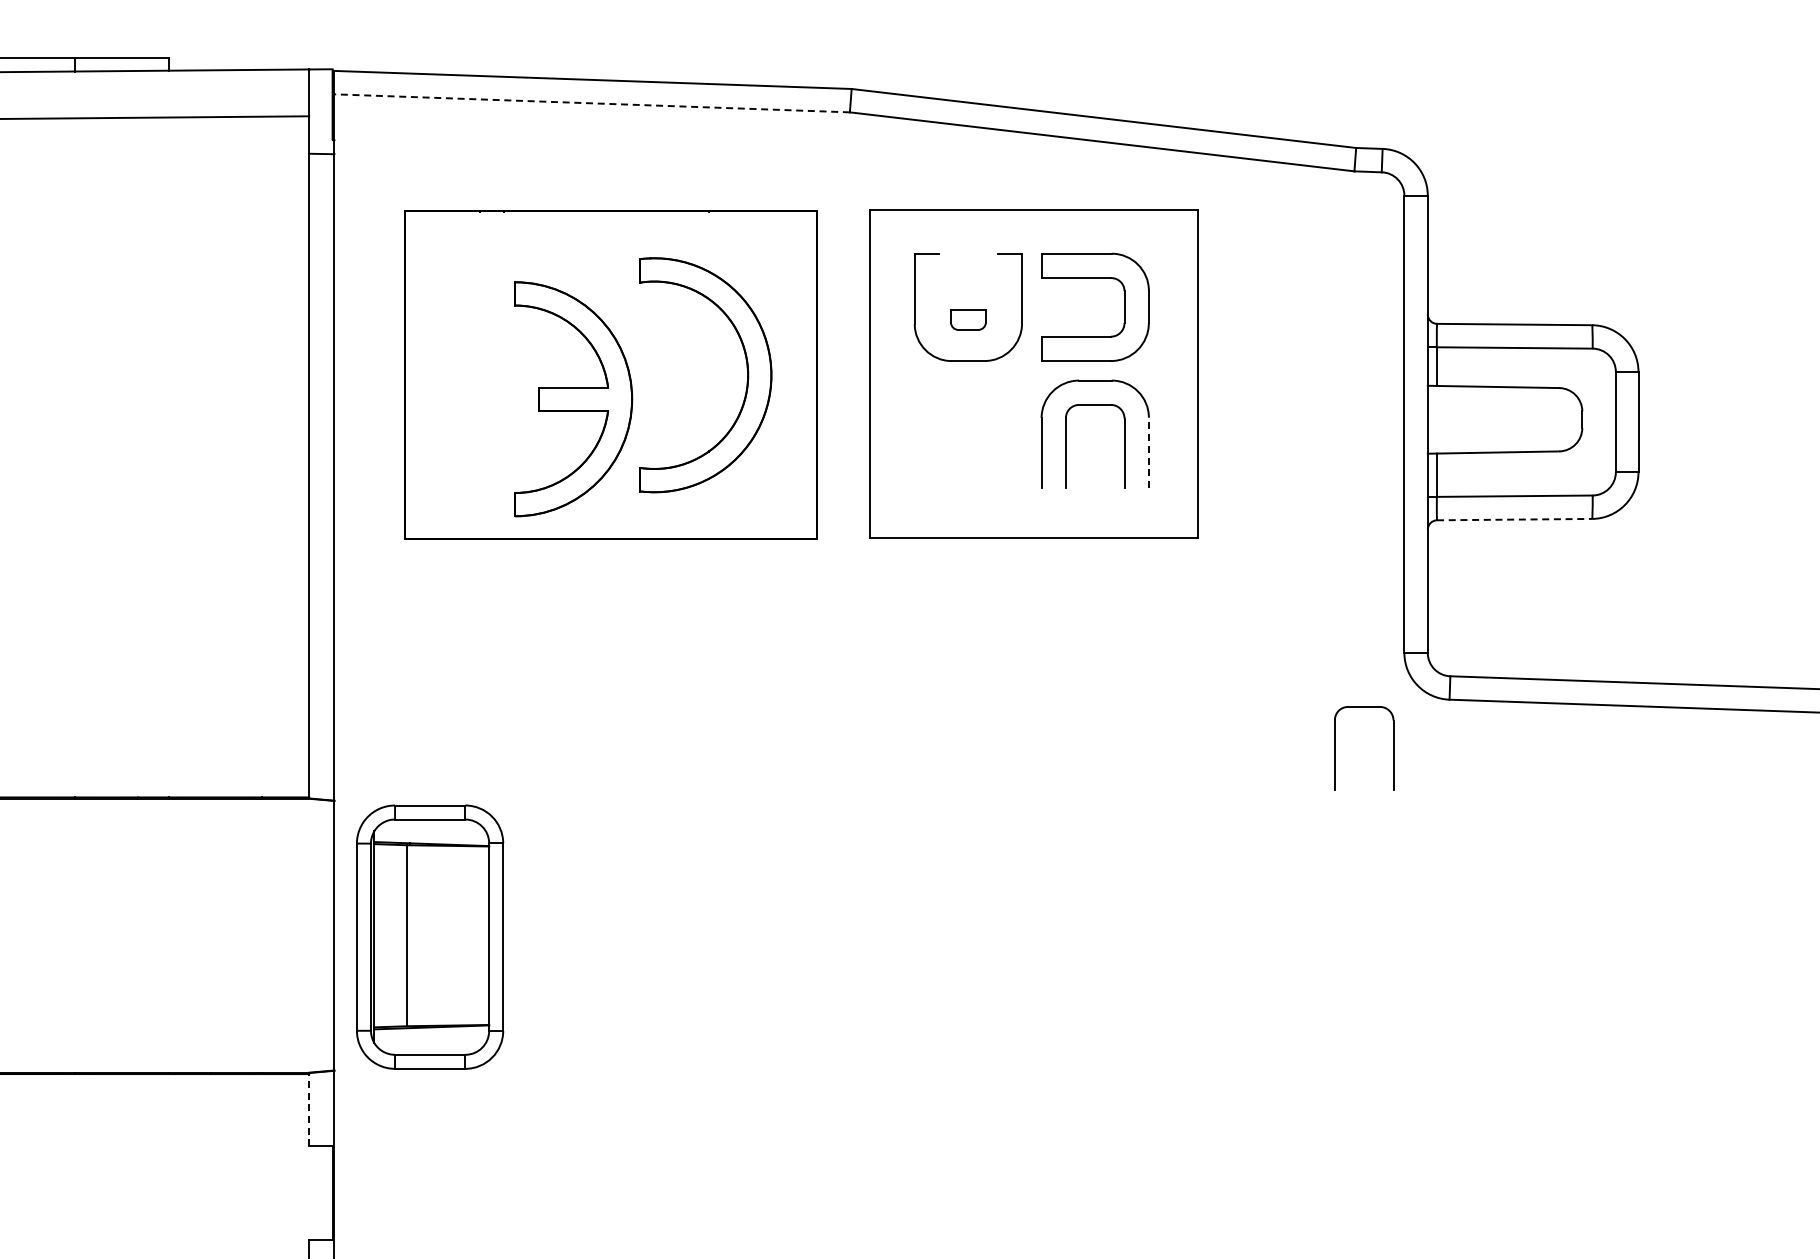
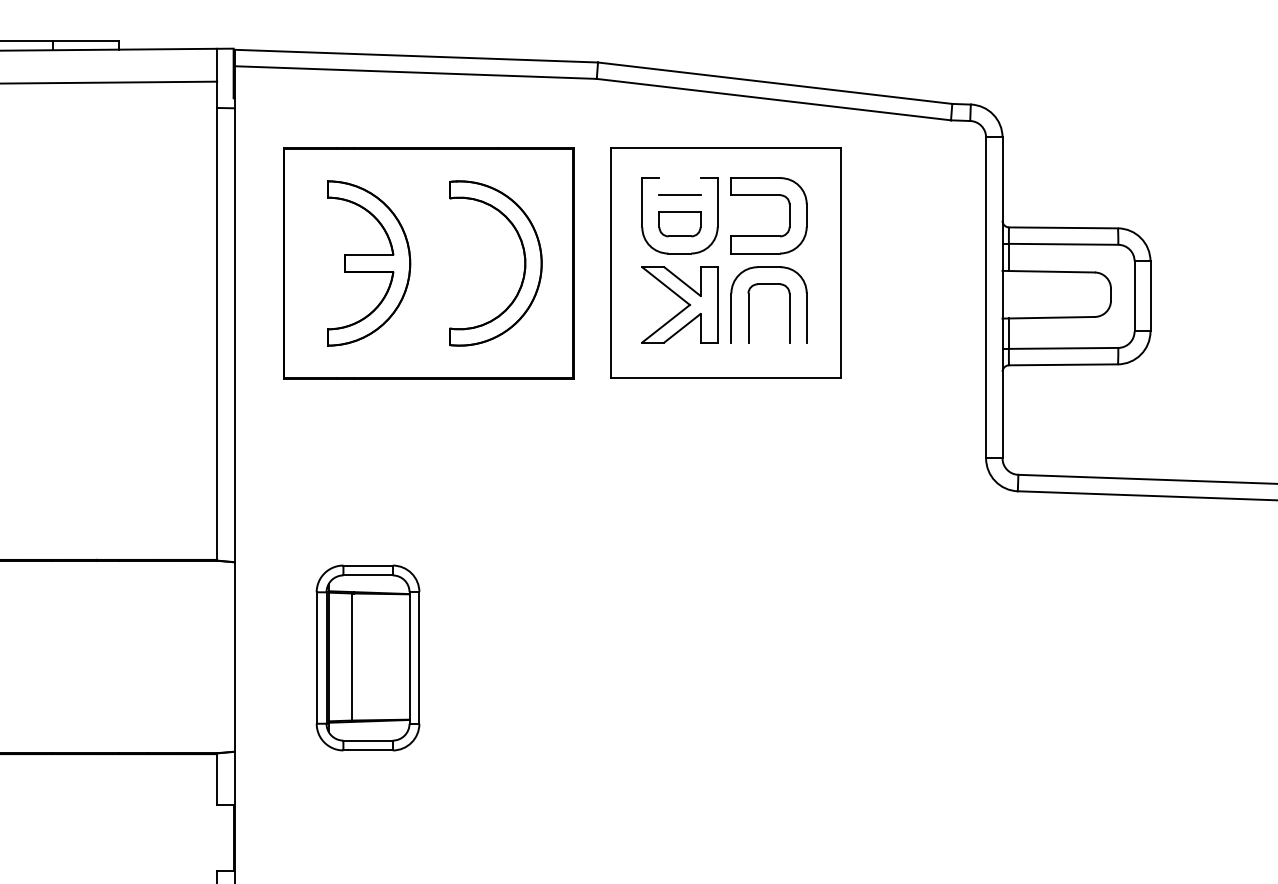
line: (592, 103) -> (416, 72), dashed -> solid
line: (968, 278) -> (680, 195), added
part: (968, 319) -> (680, 224), size x1.67
part: (573, 399) -> (369, 263), moved
part: (970, 426) -> (681, 299), added
line: (1148, 452) -> (806, 317), dashed -> solid
line: (1514, 519) -> (1063, 364), dashed -> solid
part: (1335, 748) -> (937, 525), removed
part: (430, 936) -> (368, 657), moved
line: (309, 1109) -> (217, 779), dashed -> solid

